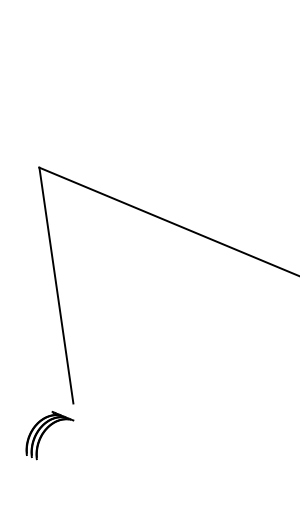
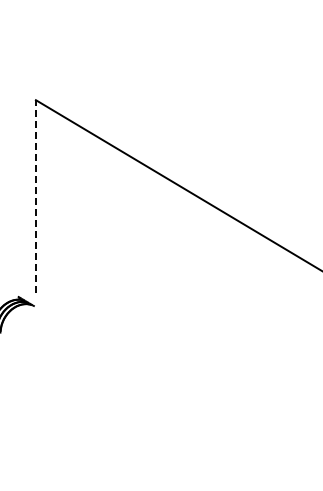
line: (56, 284) -> (36, 195), solid -> dashed

